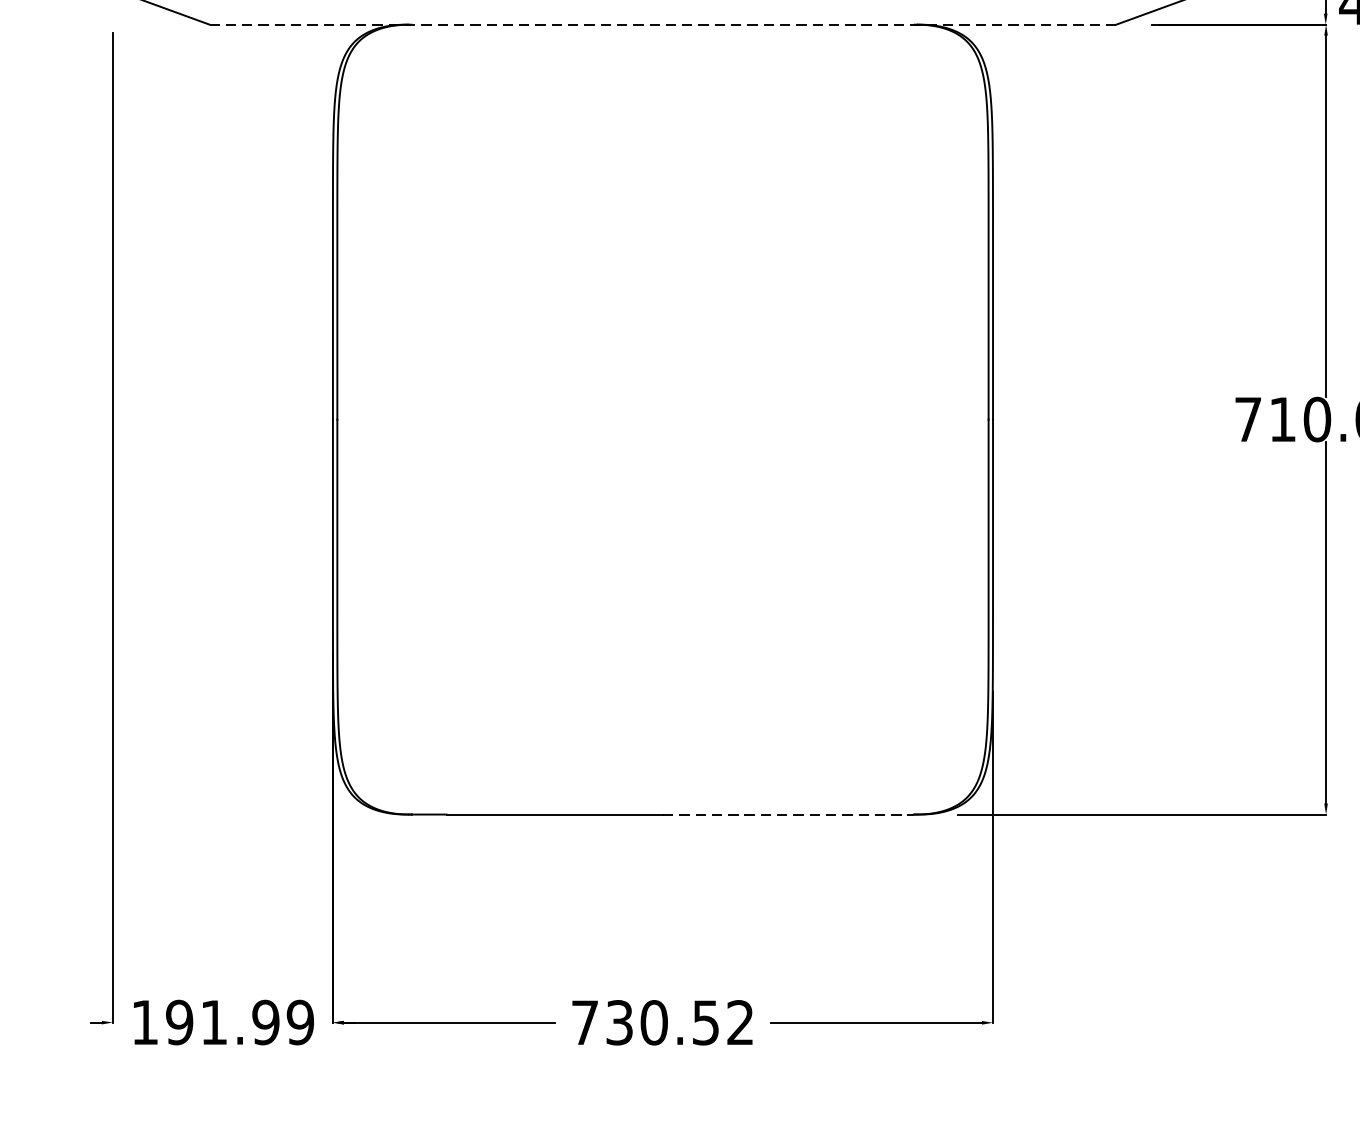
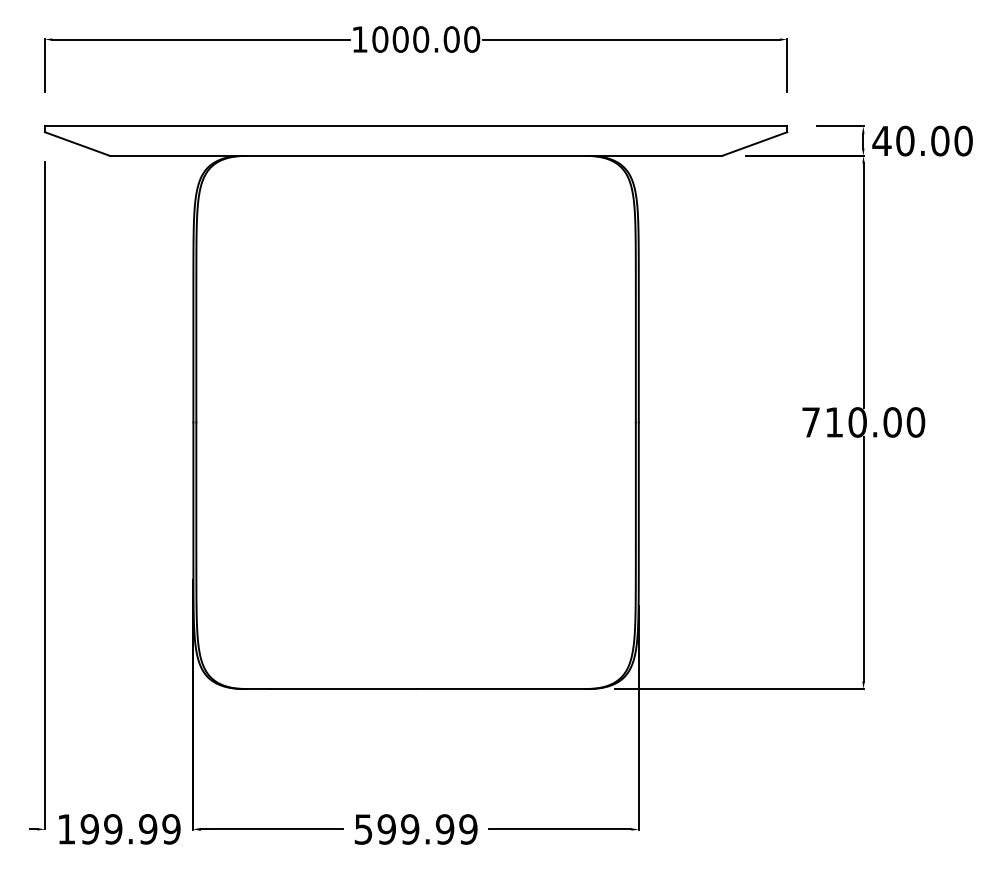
line: (663, 24) -> (416, 155), dashed -> solid
line: (788, 813) -> (500, 688), dashed -> solid
text: (214, 1022) -> (113, 829), 191.99 -> 199.99
text: (662, 1022) -> (415, 829), 730.52 -> 599.99

